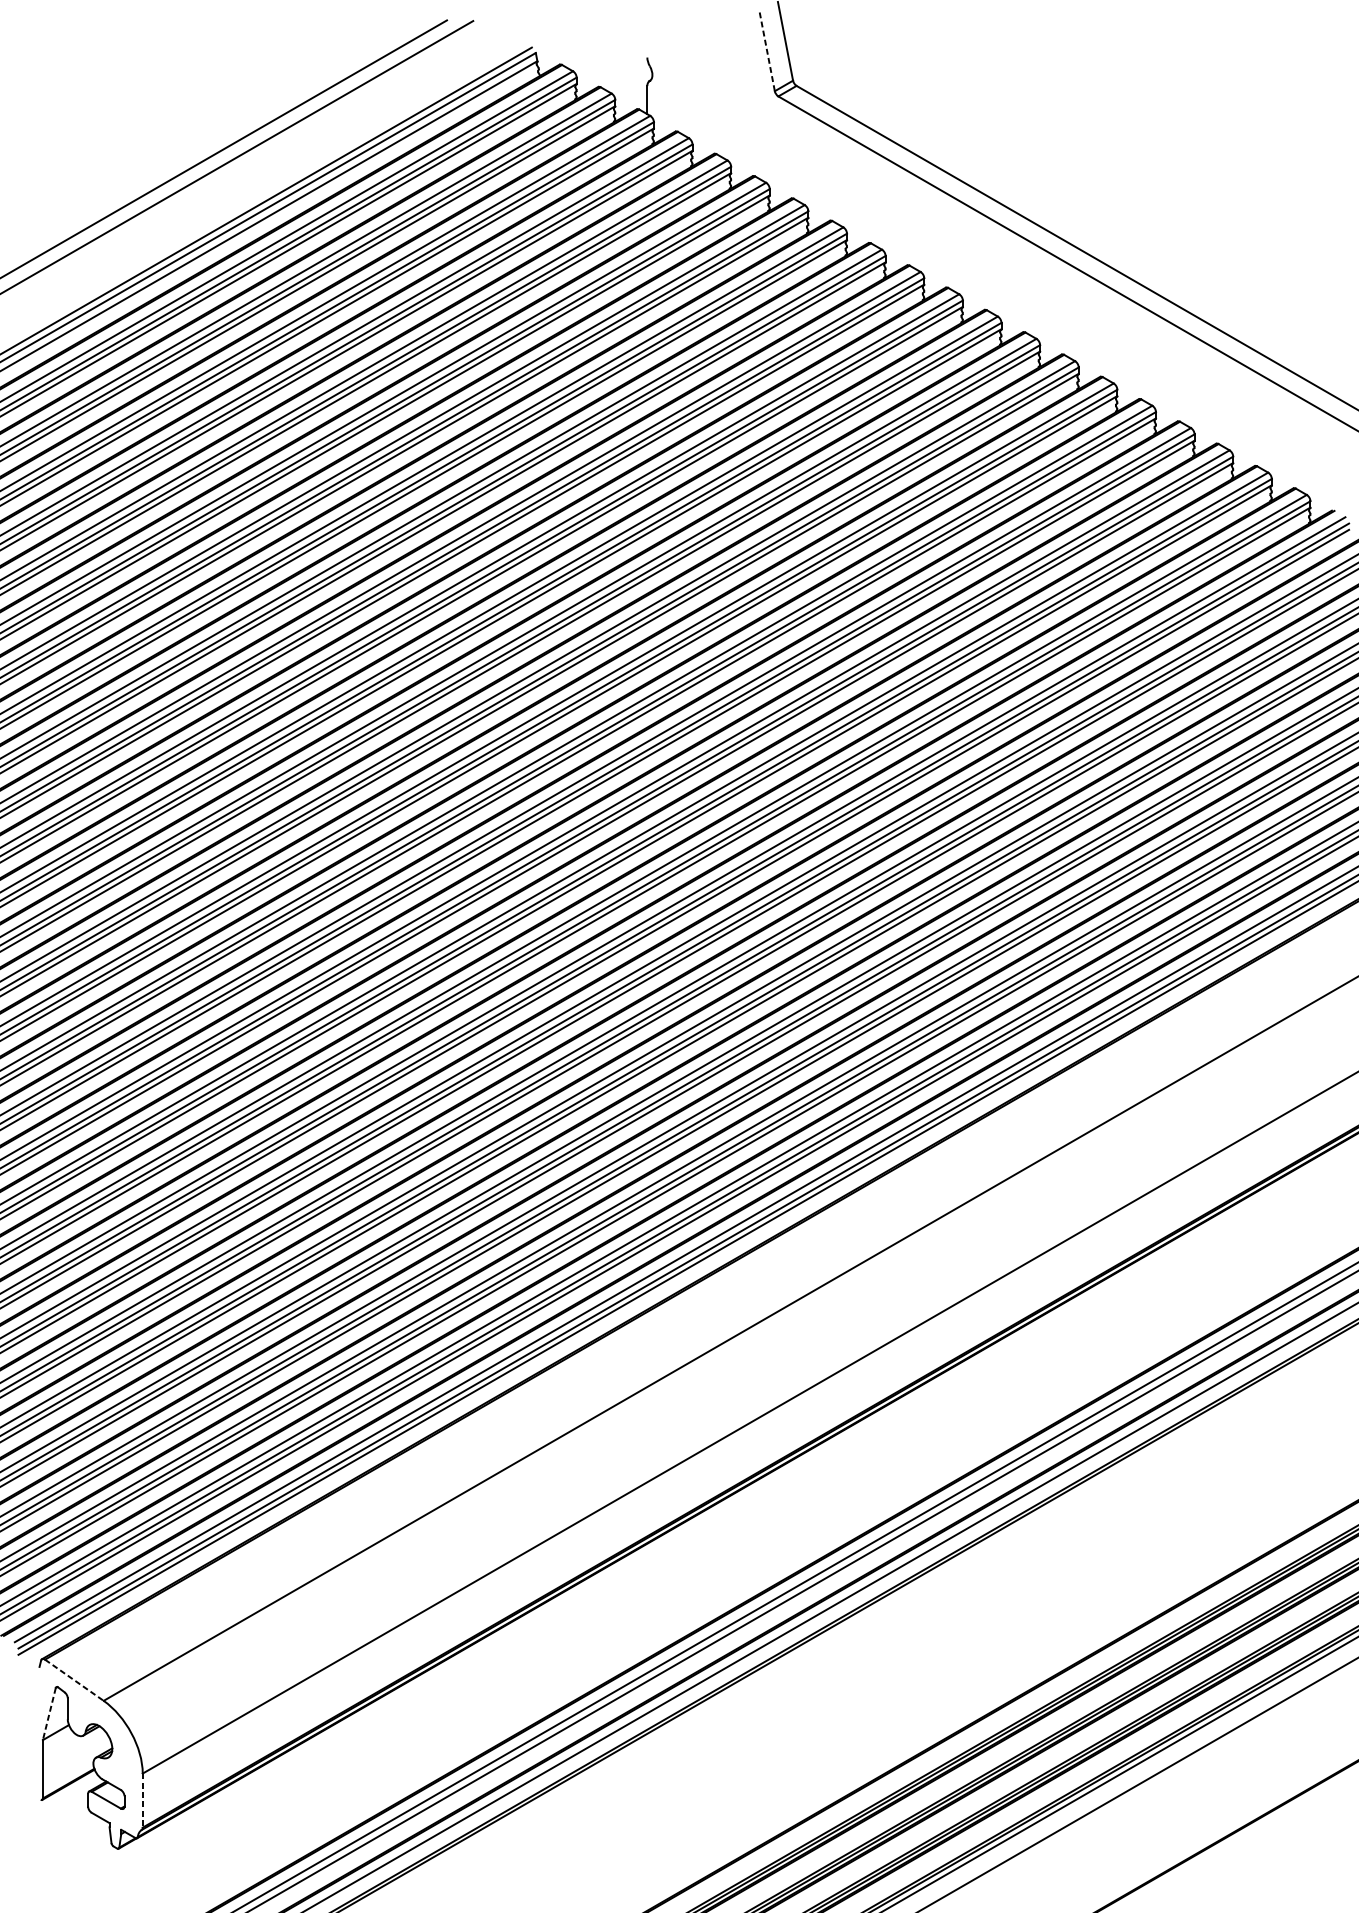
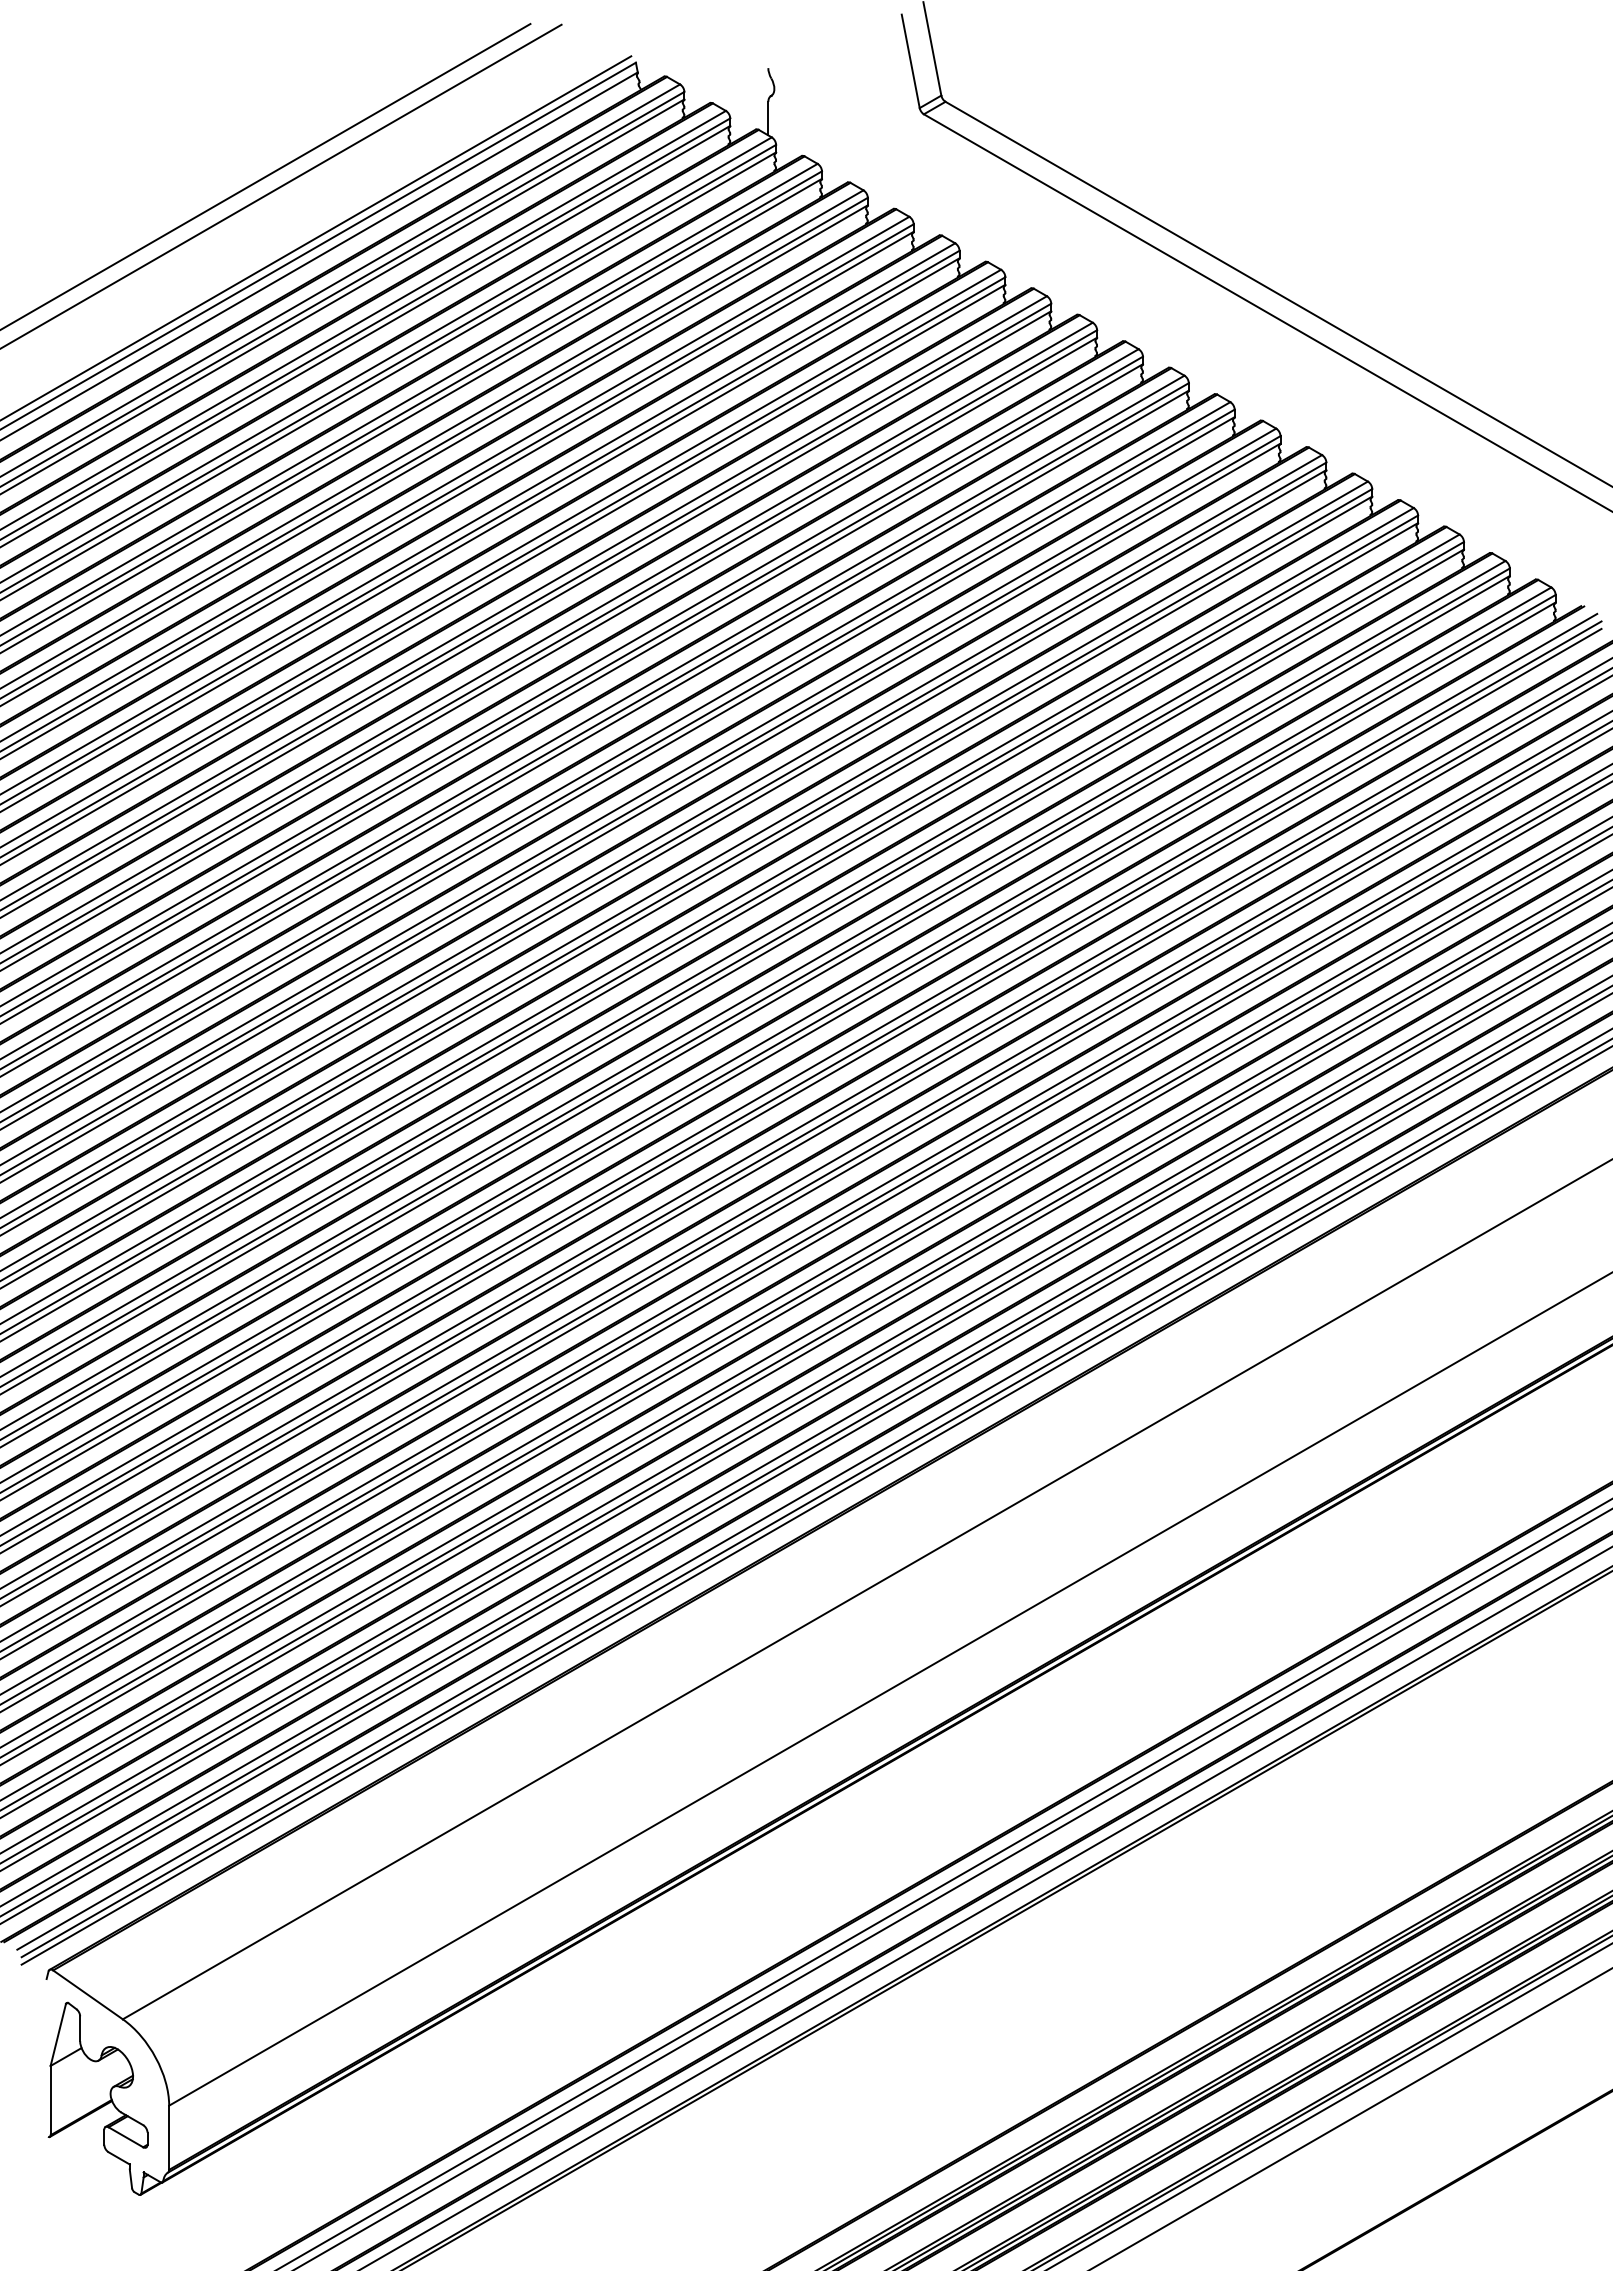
line: (767, 51) -> (910, 61), dashed -> solid
line: (74, 1679) -> (88, 1994), dashed -> solid
line: (49, 1713) -> (58, 2034), dashed -> solid
line: (143, 1801) -> (169, 2138), dashed -> solid

